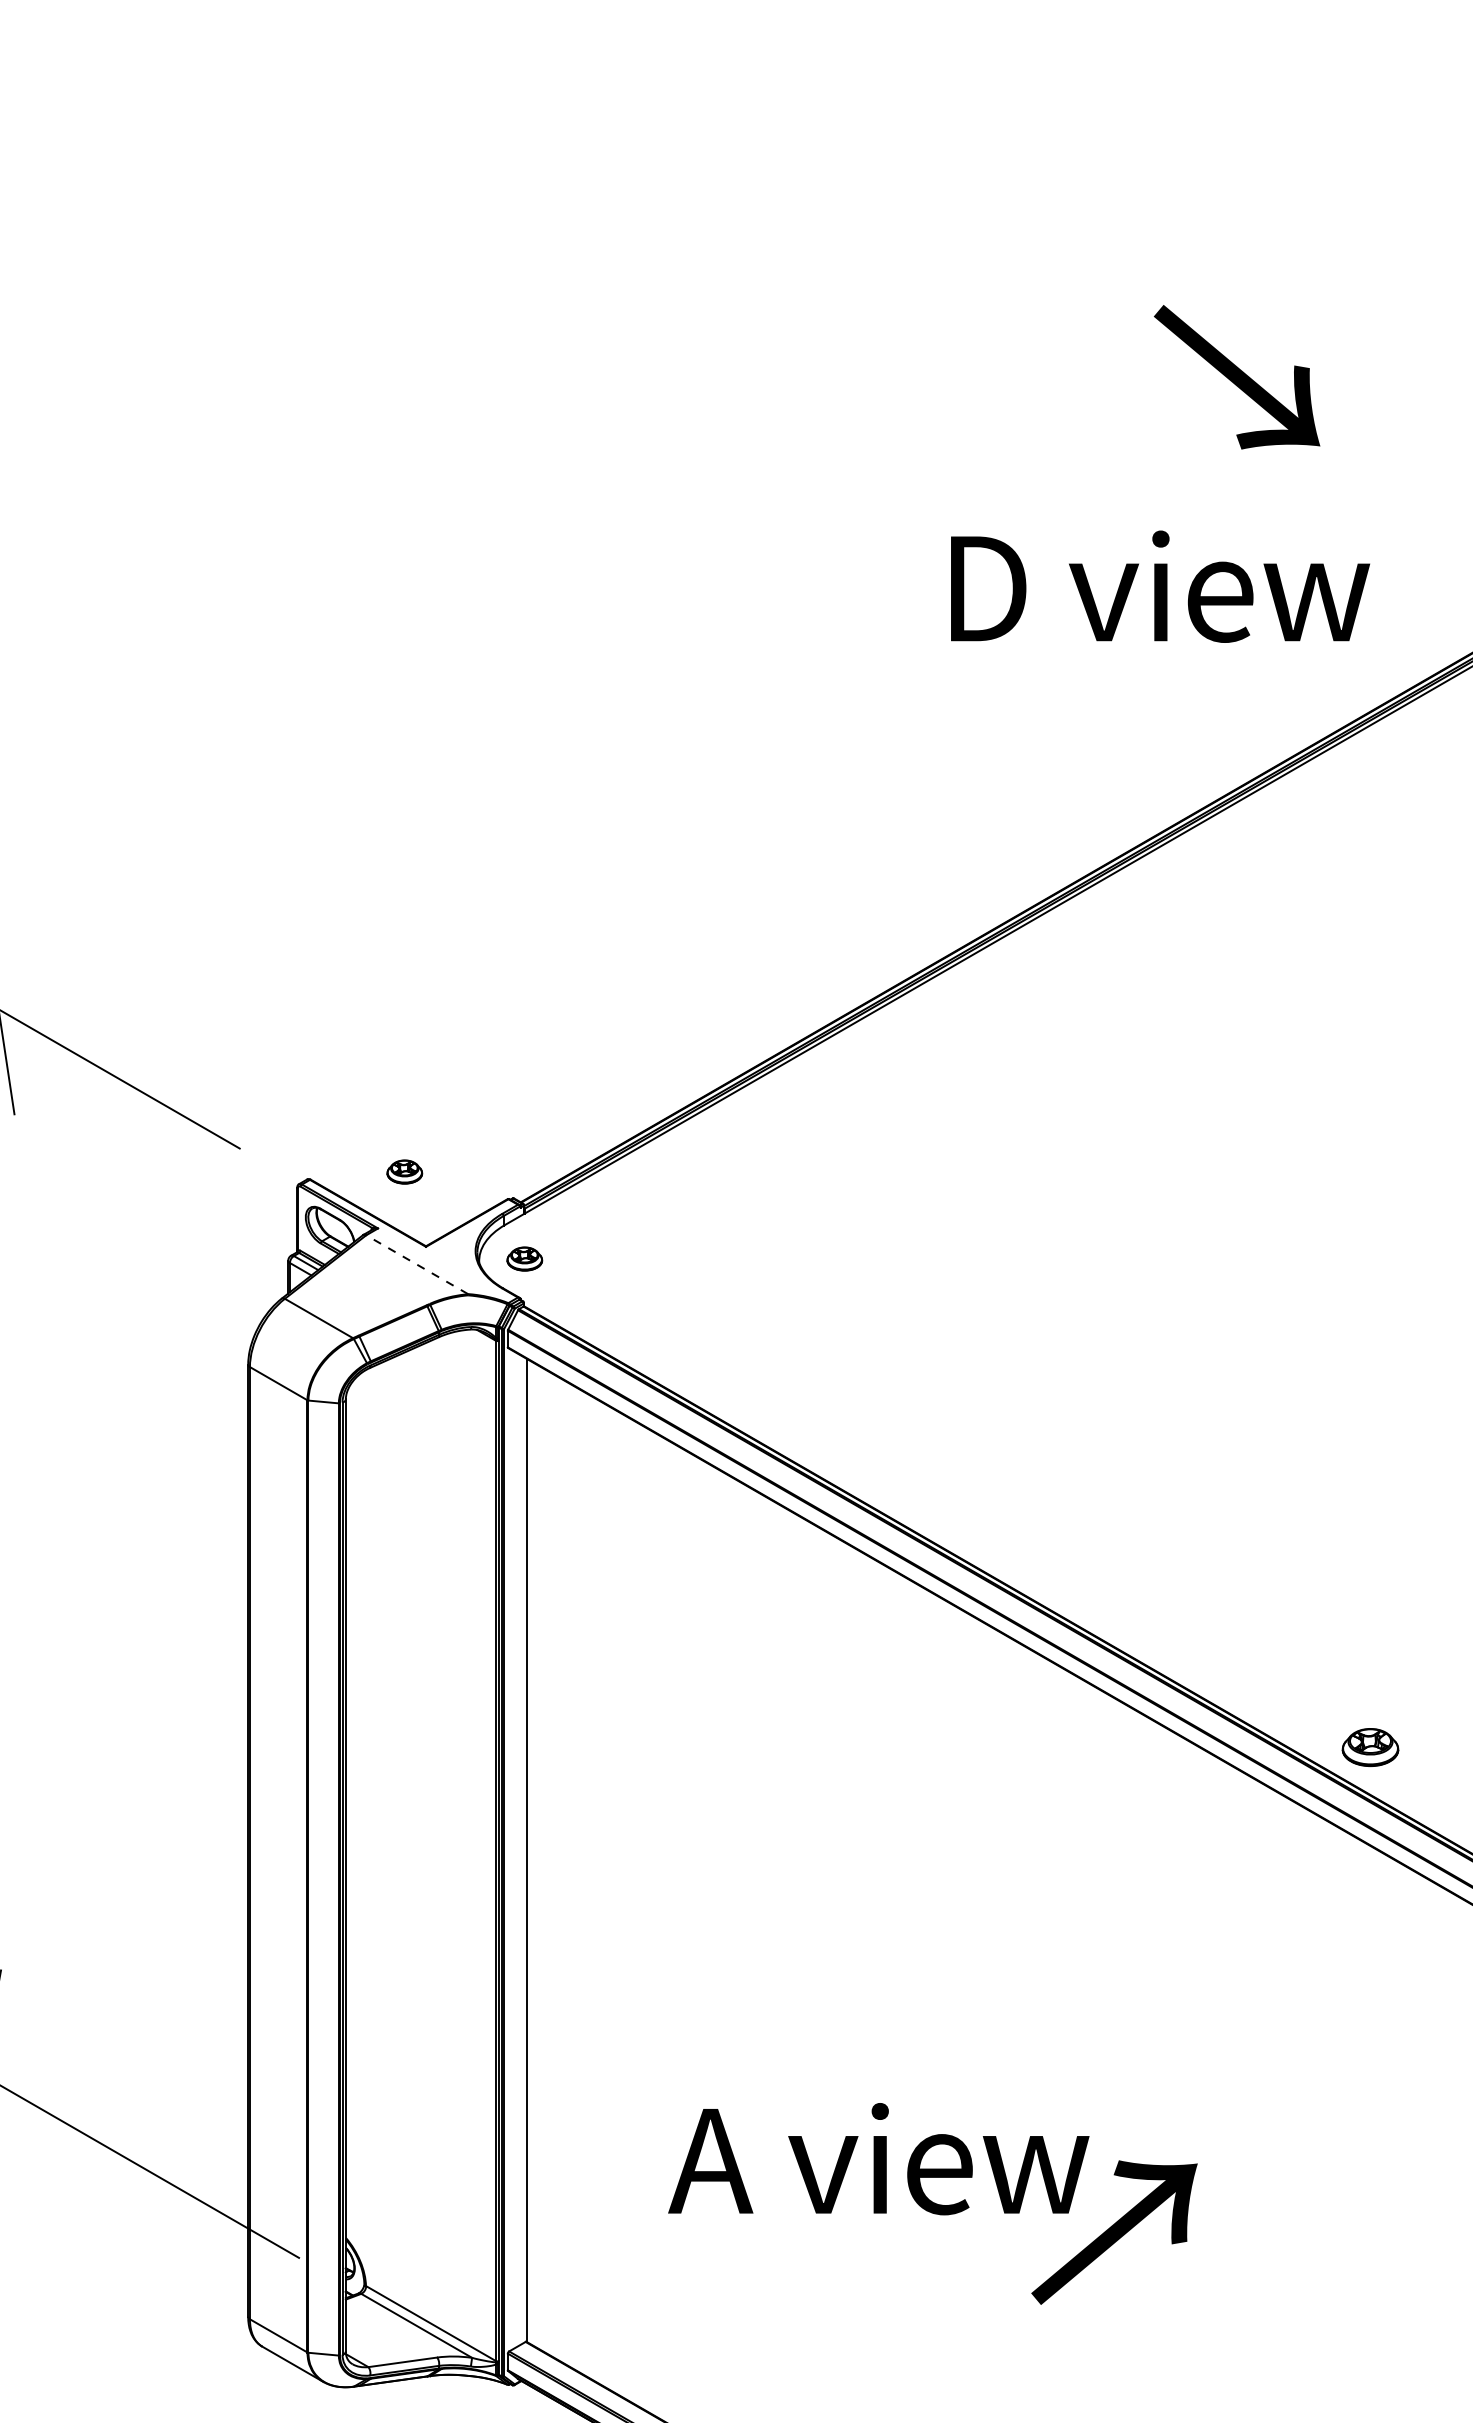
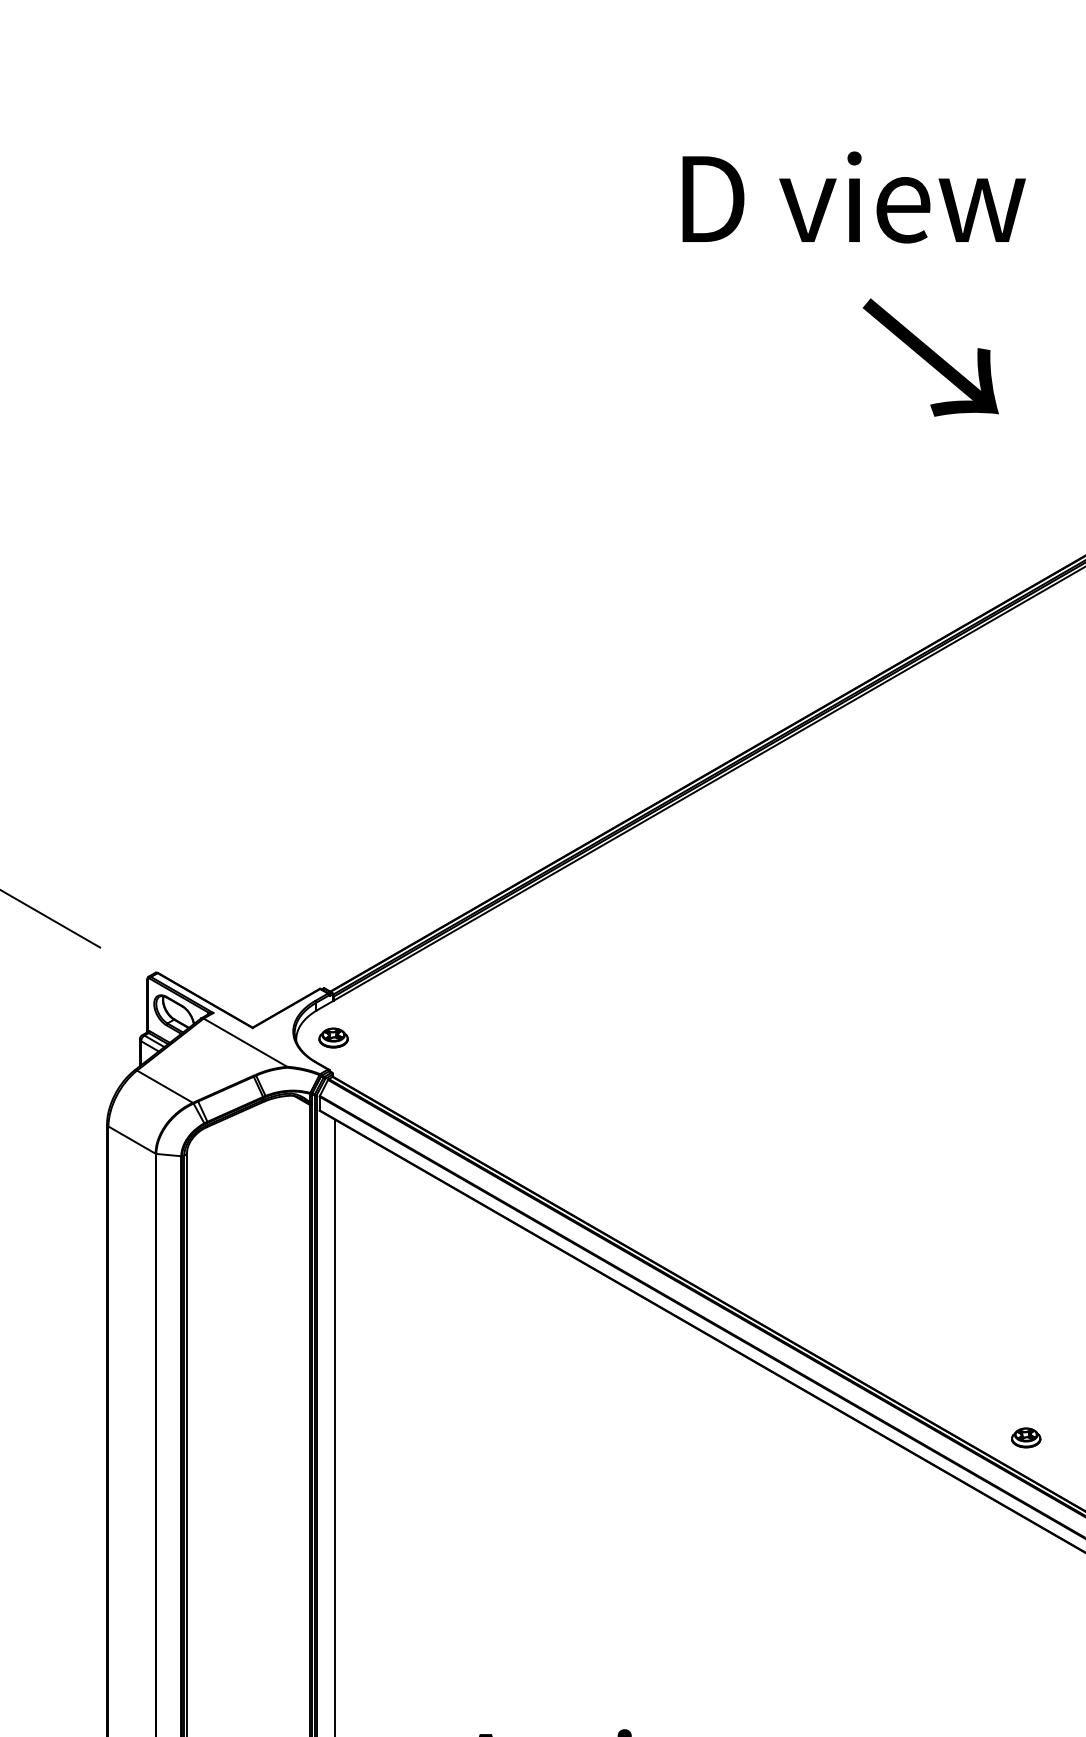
text: (1237, 377) -> (931, 357), moved
text: (1160, 586) -> (854, 197), moved
part: (404, 1171) -> (235, 966), removed
line: (417, 1264) -> (245, 1042), dashed -> solid
part: (1370, 1746) -> (1026, 1437), size x0.62

